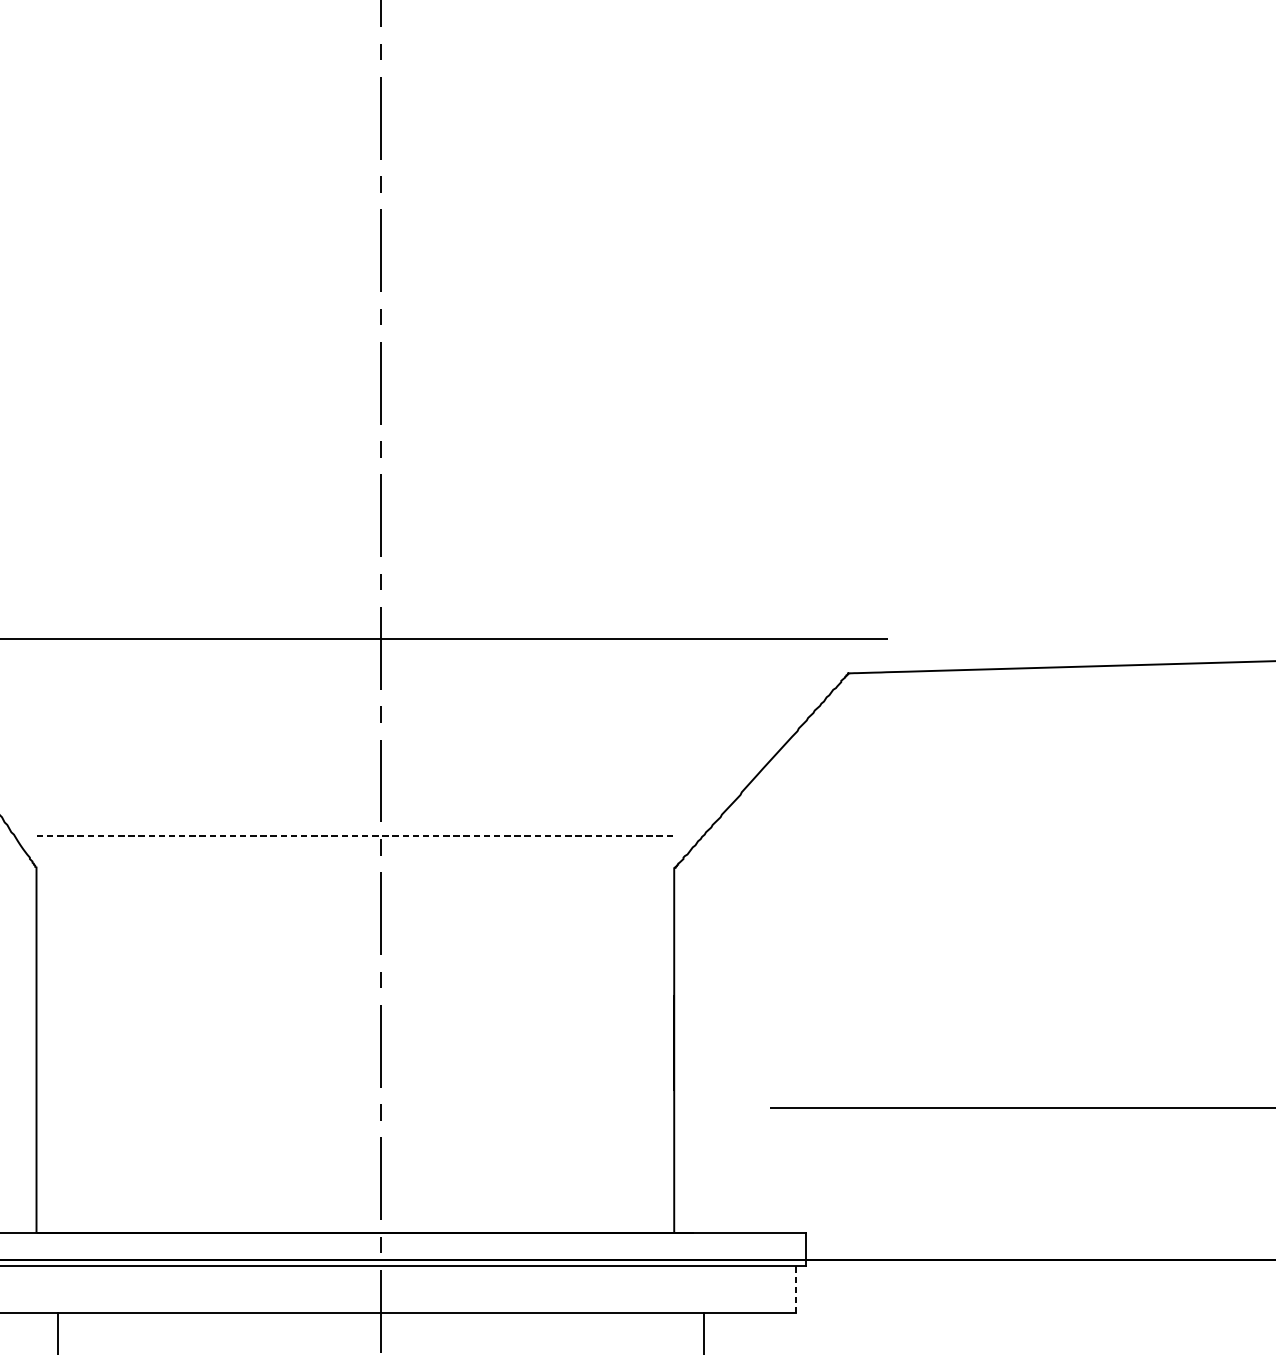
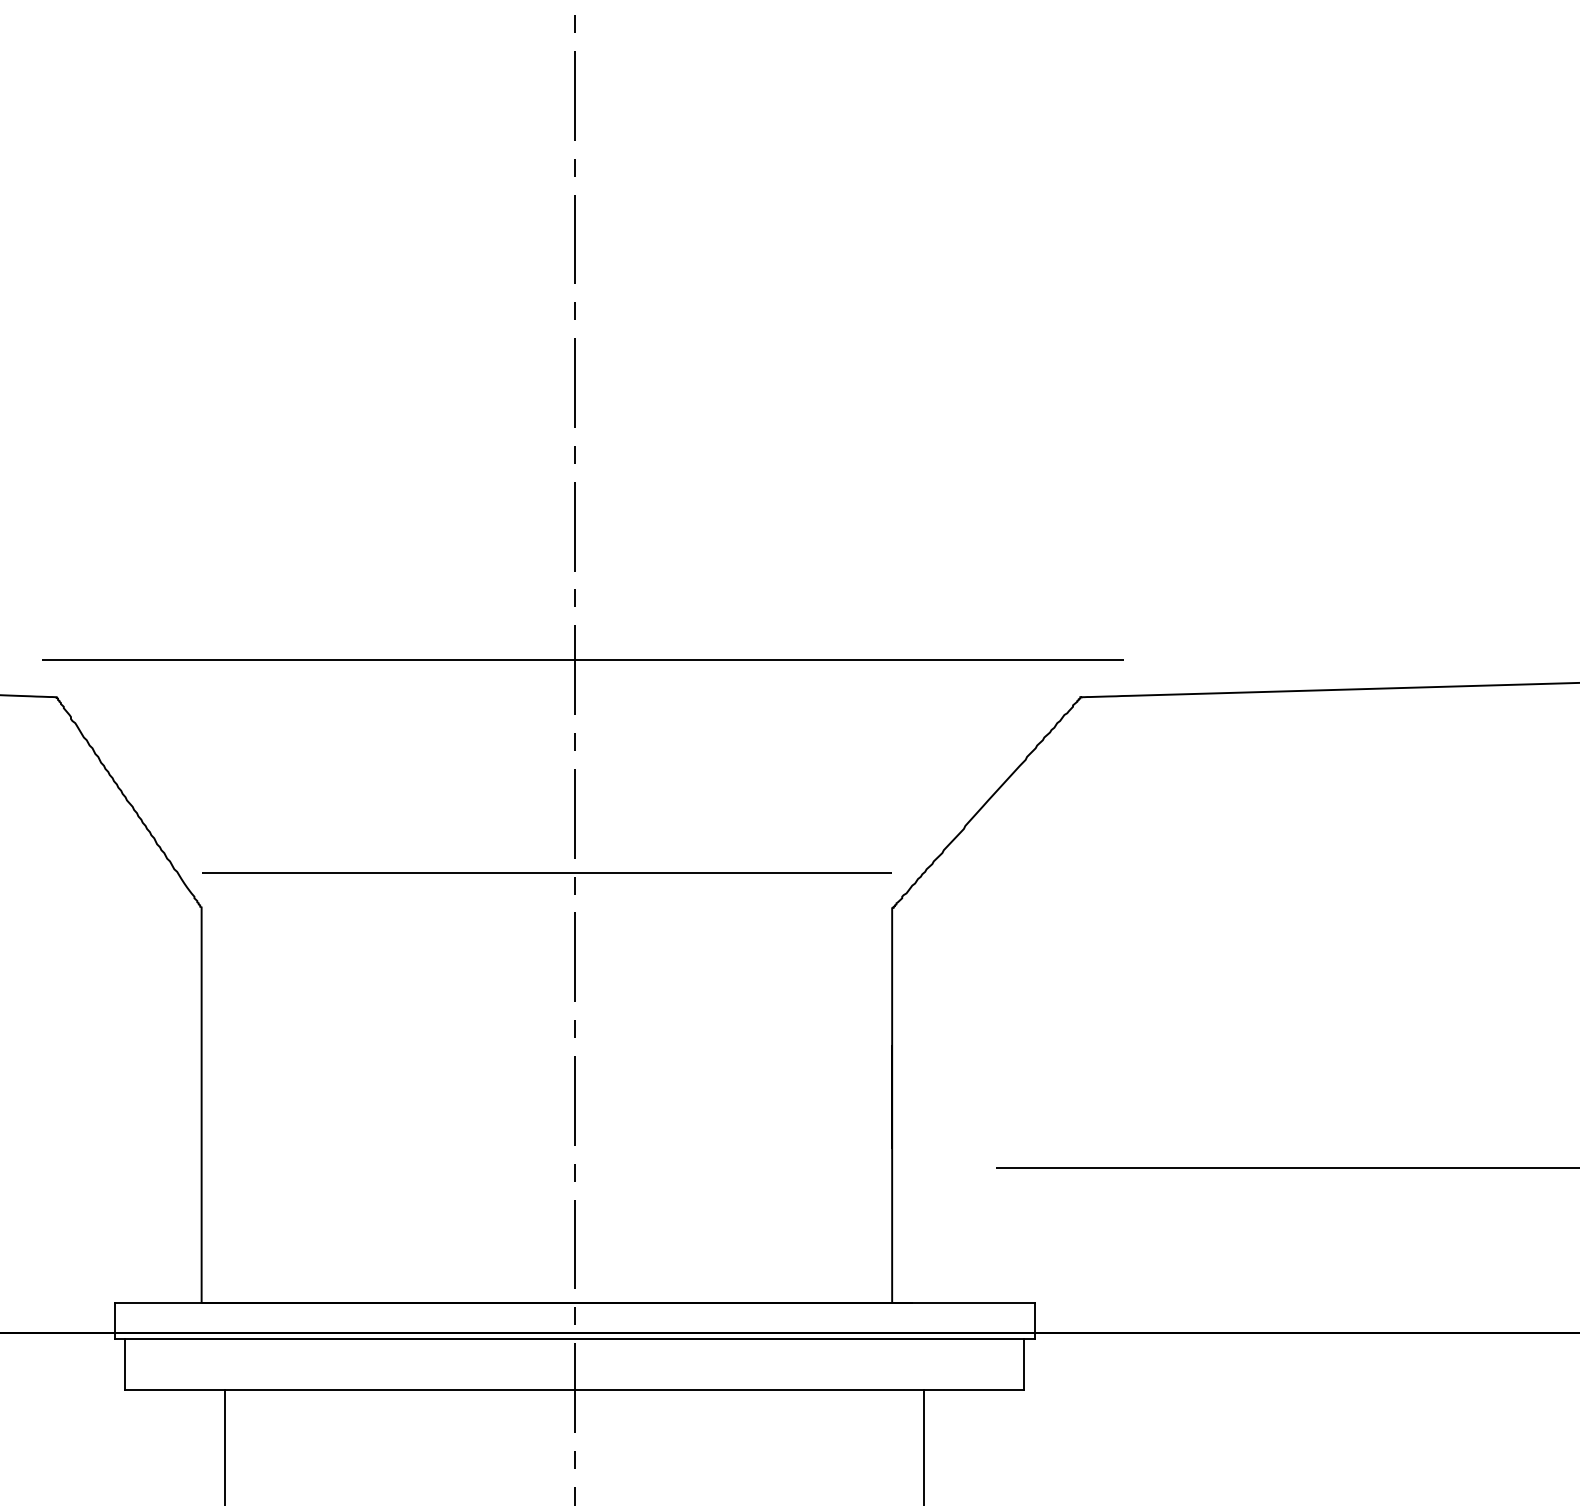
line: (355, 836) -> (547, 873), dashed -> solid
line: (795, 1289) -> (1023, 1364), dashed -> solid

